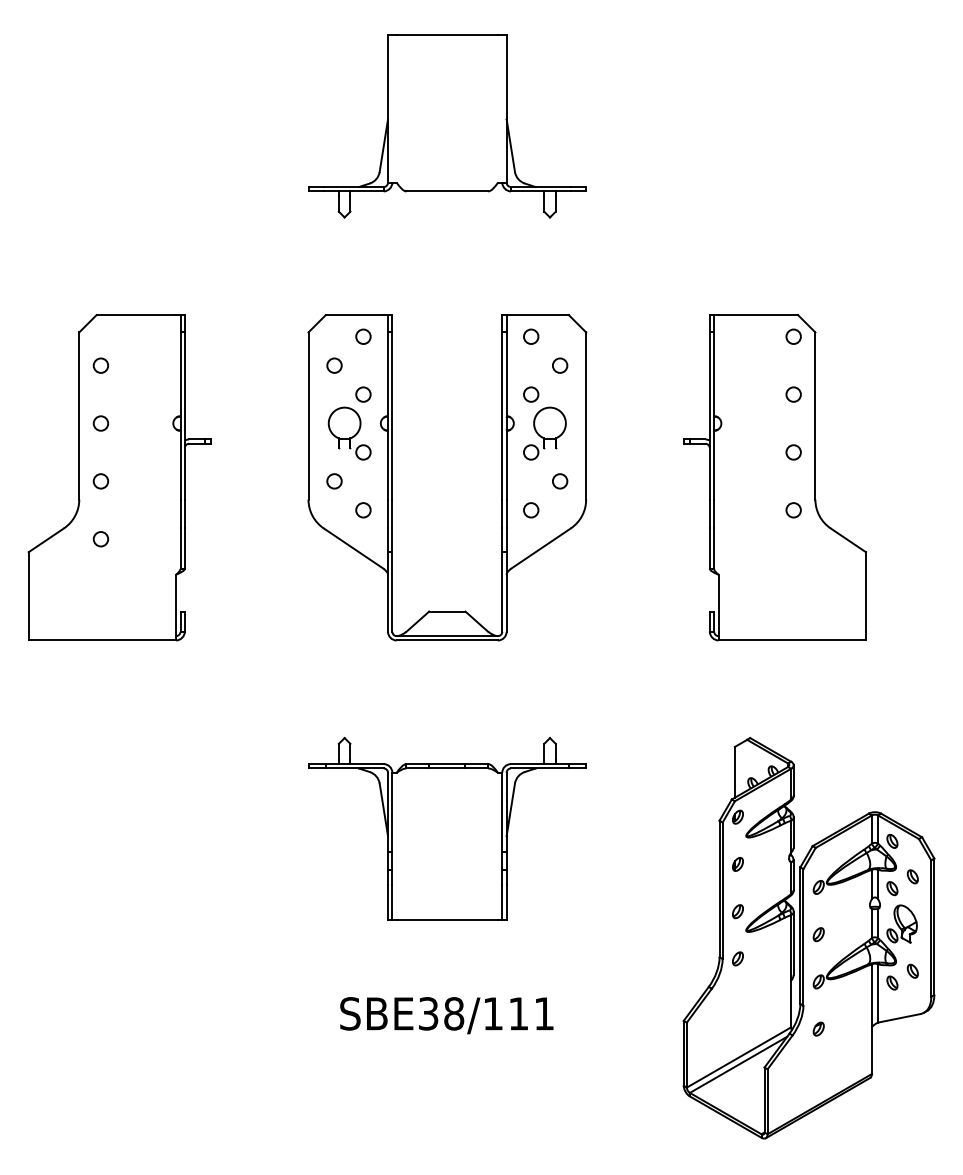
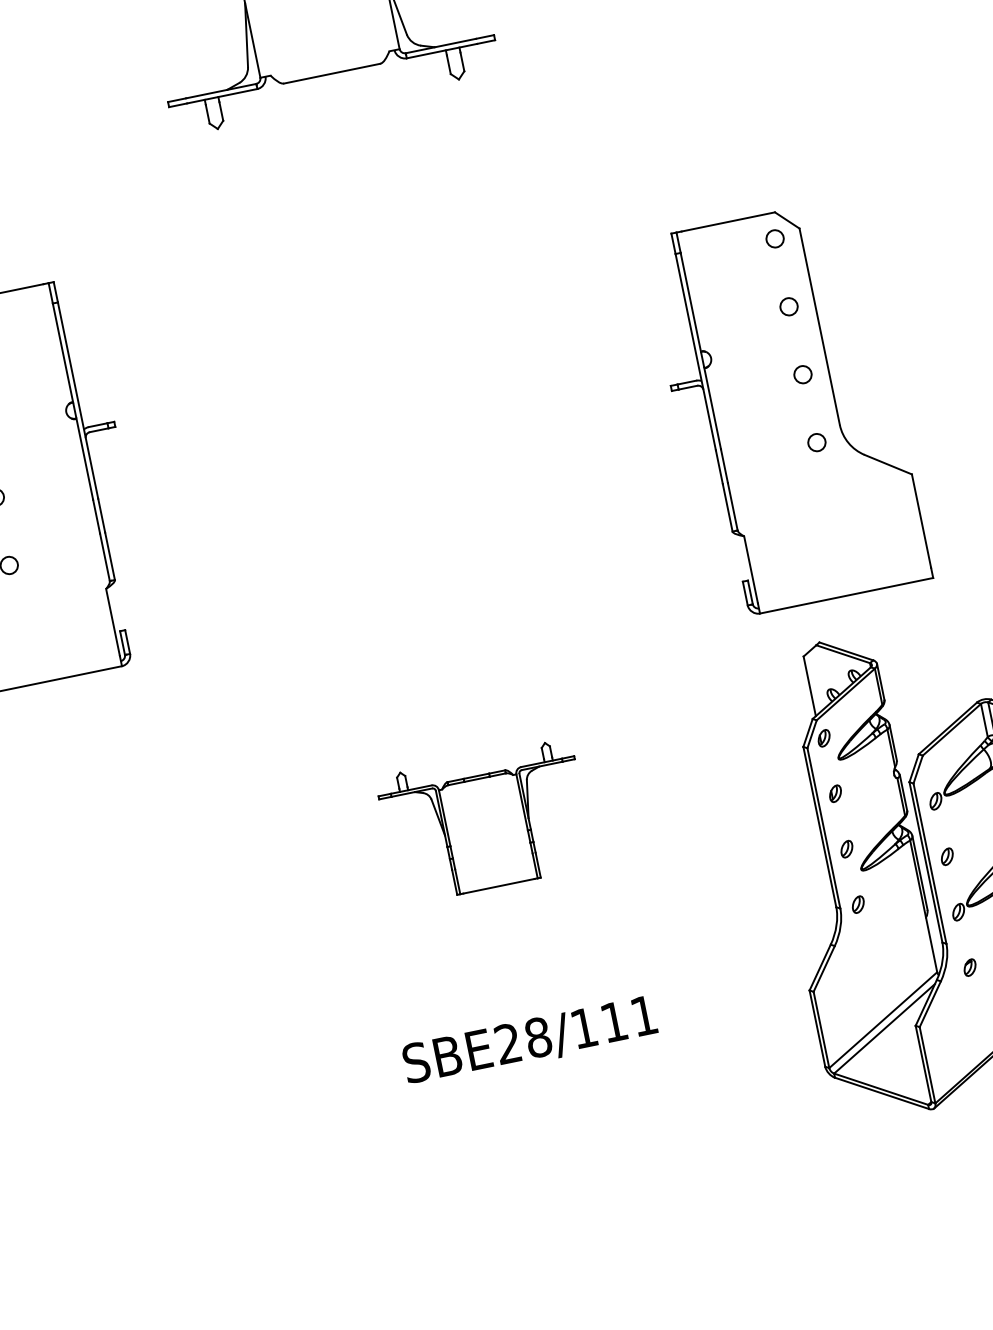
part: (501, 477) -> (464, 396), removed
part: (774, 477) -> (786, 408), moved
part: (447, 828) -> (485, 821), size x0.6
text: (428, 1013) -> (508, 1043), SBE38/111 -> SBE28/111

